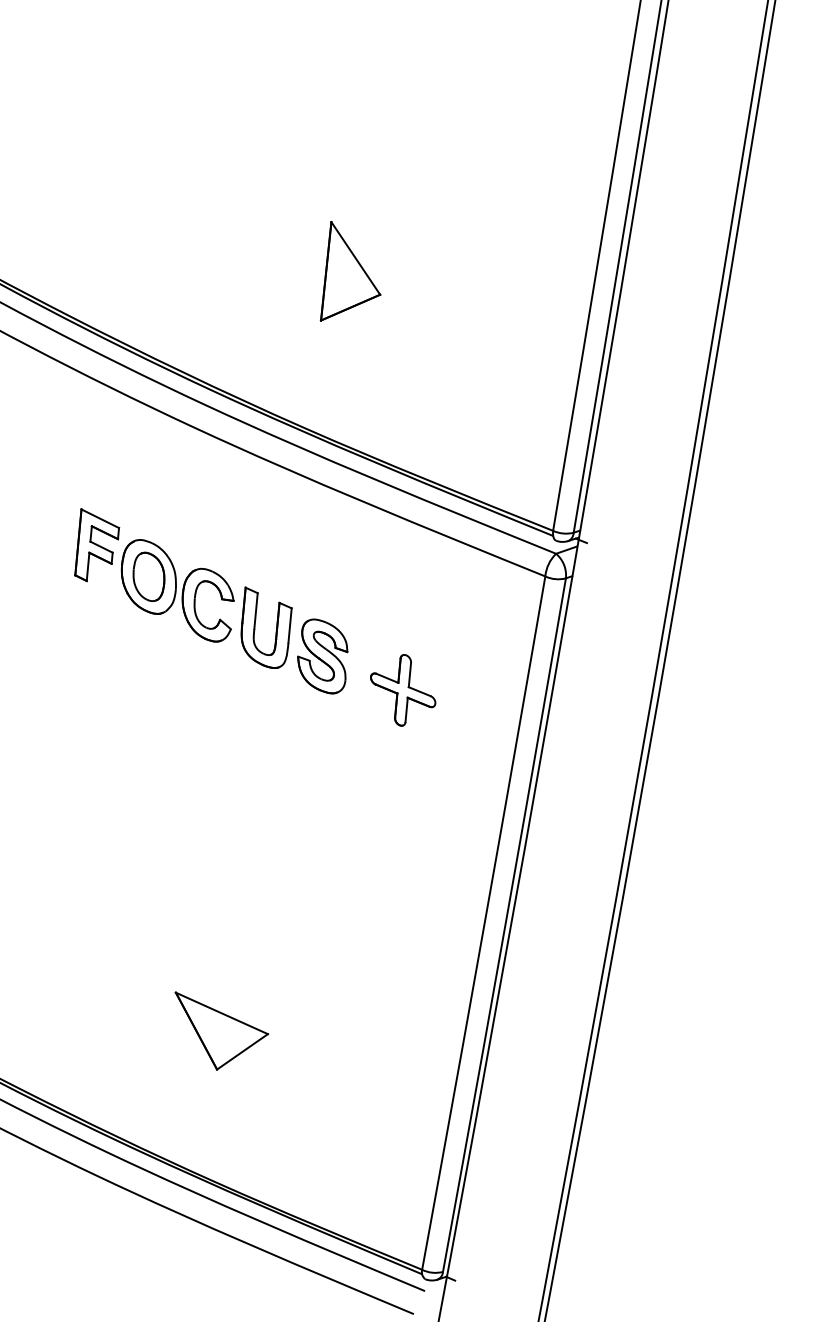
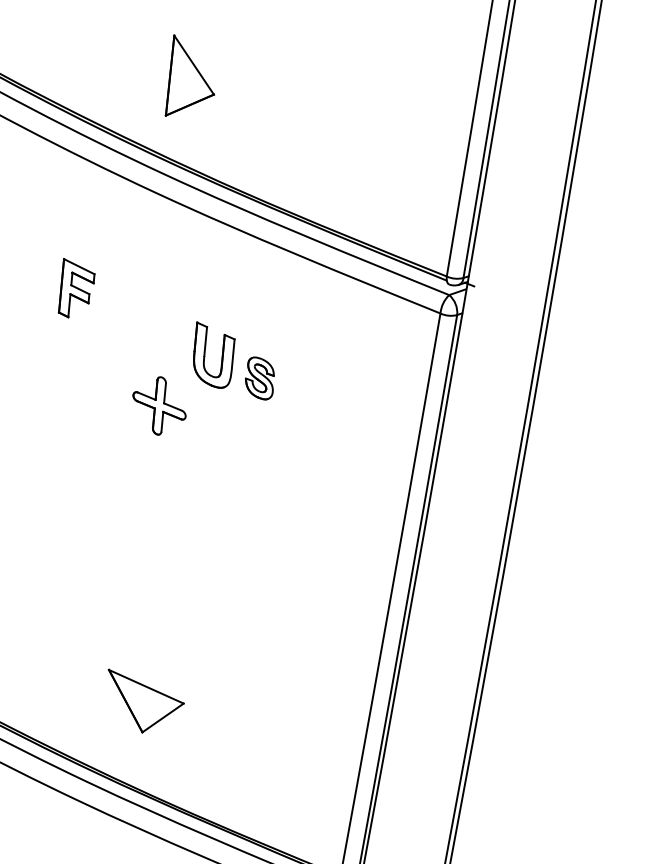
part: (350, 271) -> (189, 75), moved
part: (177, 590) -> (141, 324), removed
part: (322, 656) -> (259, 378), size x0.7
part: (403, 690) -> (159, 406), moved
part: (221, 1030) -> (146, 700), moved

